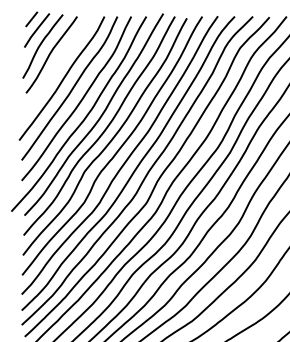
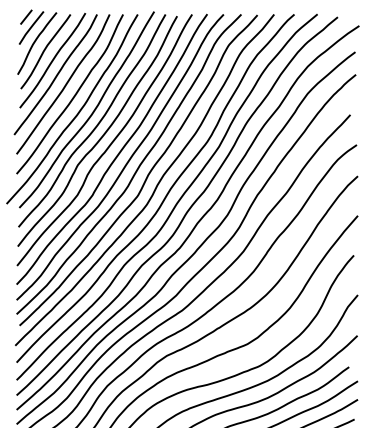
curve: (58, 63) -> (52, 60), added

